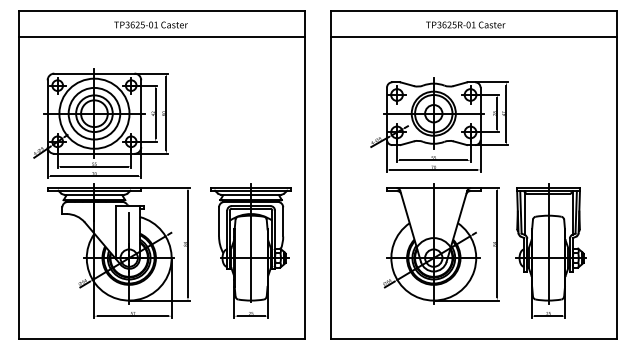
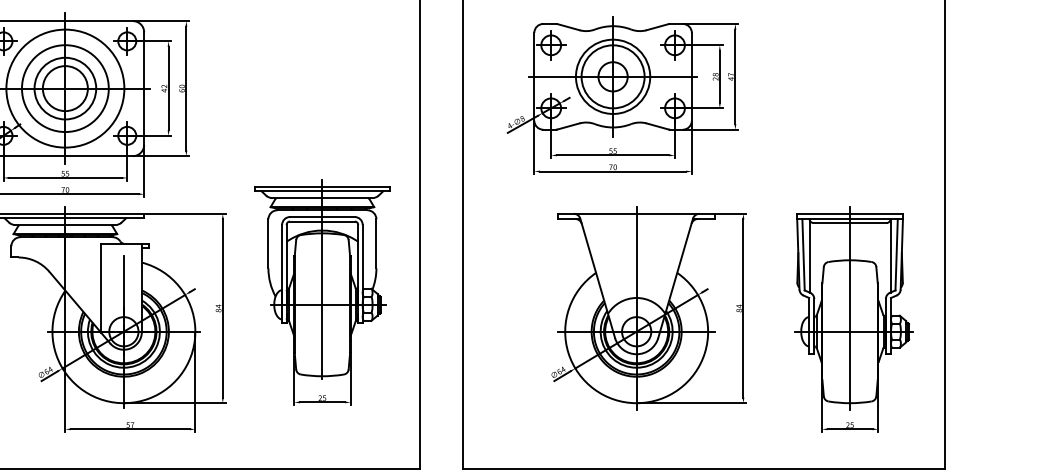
part: (439, 124) -> (622, 94), moved
part: (250, 250) -> (321, 291), moved
part: (550, 250) -> (853, 318), moved

